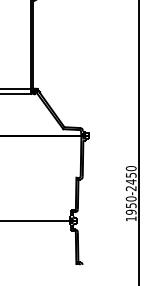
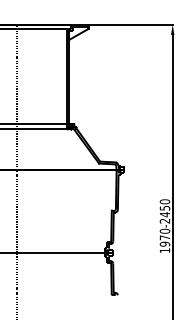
text: (131, 205) -> (165, 237), 1950-2450 -> 1970-2450

